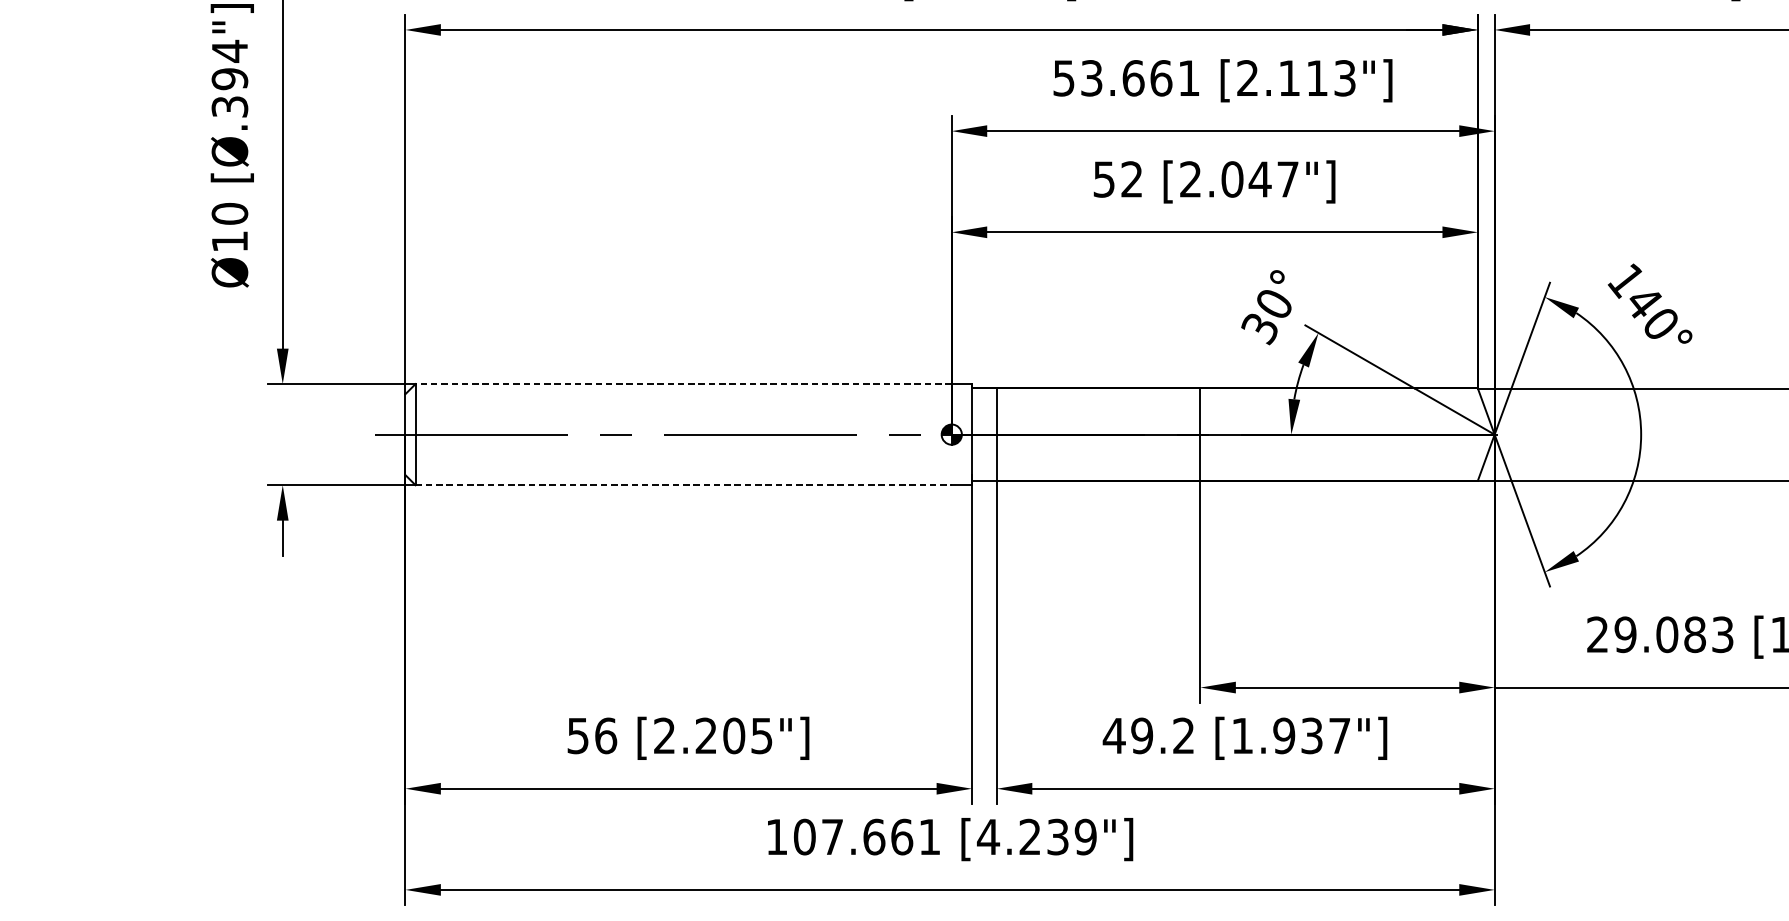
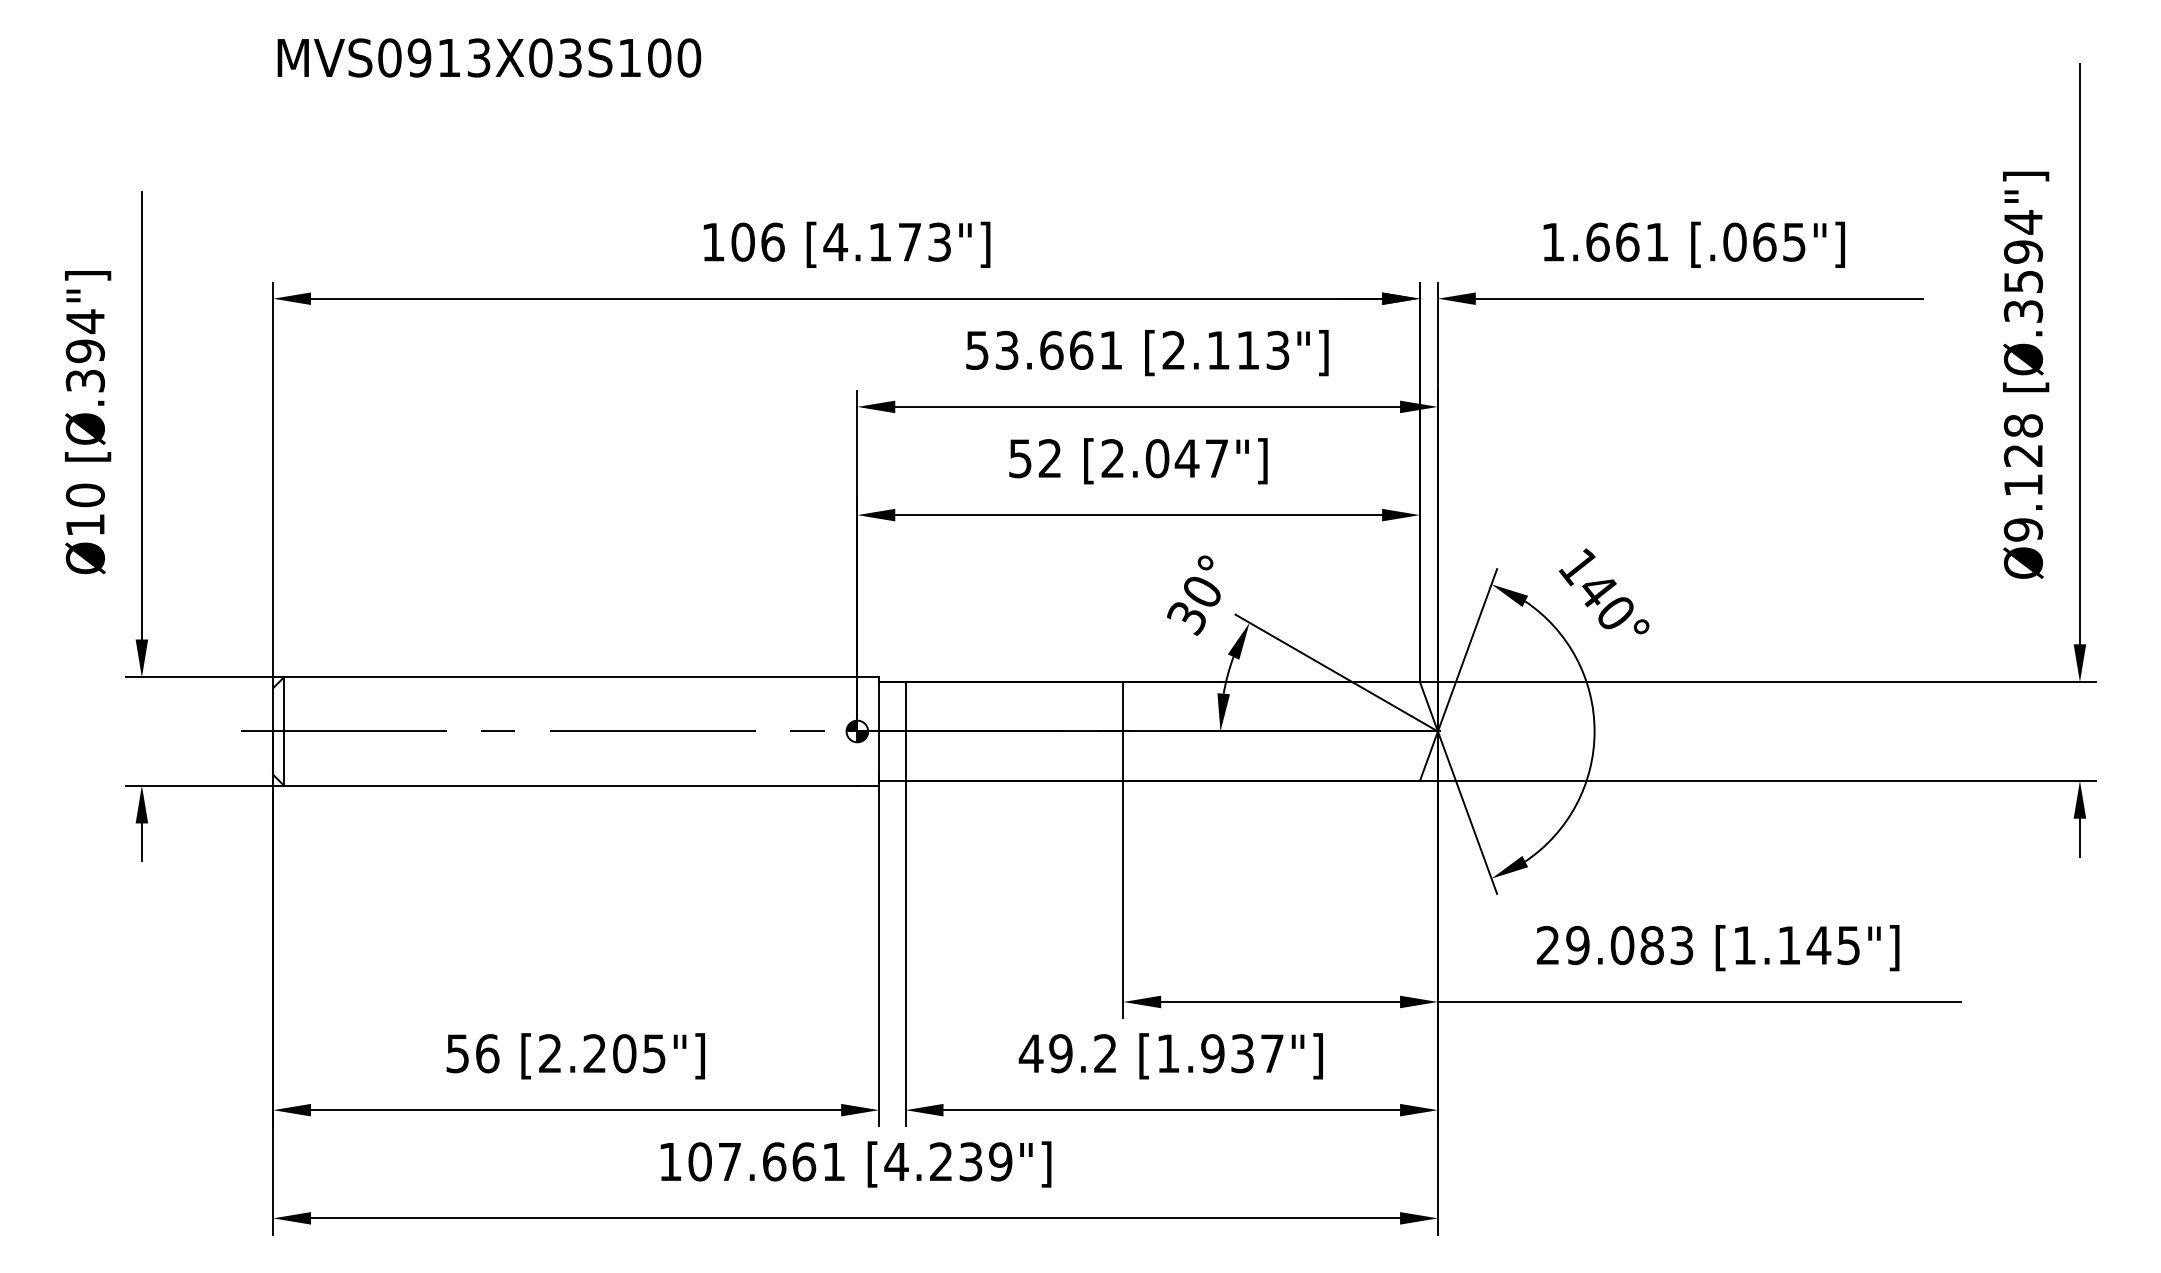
line: (683, 384) -> (570, 677), dashed -> solid
line: (683, 485) -> (570, 785), dashed -> solid

